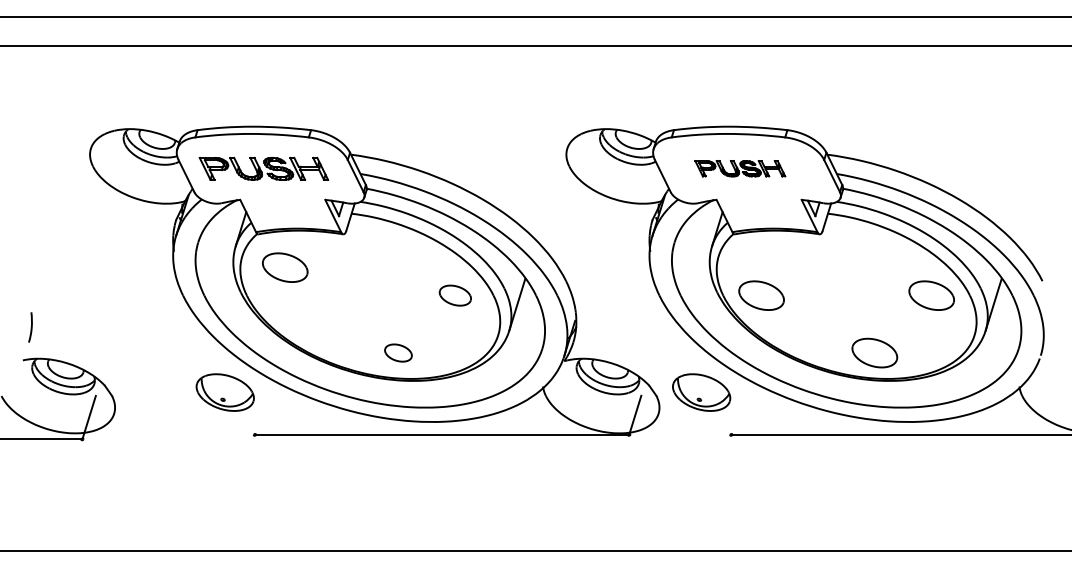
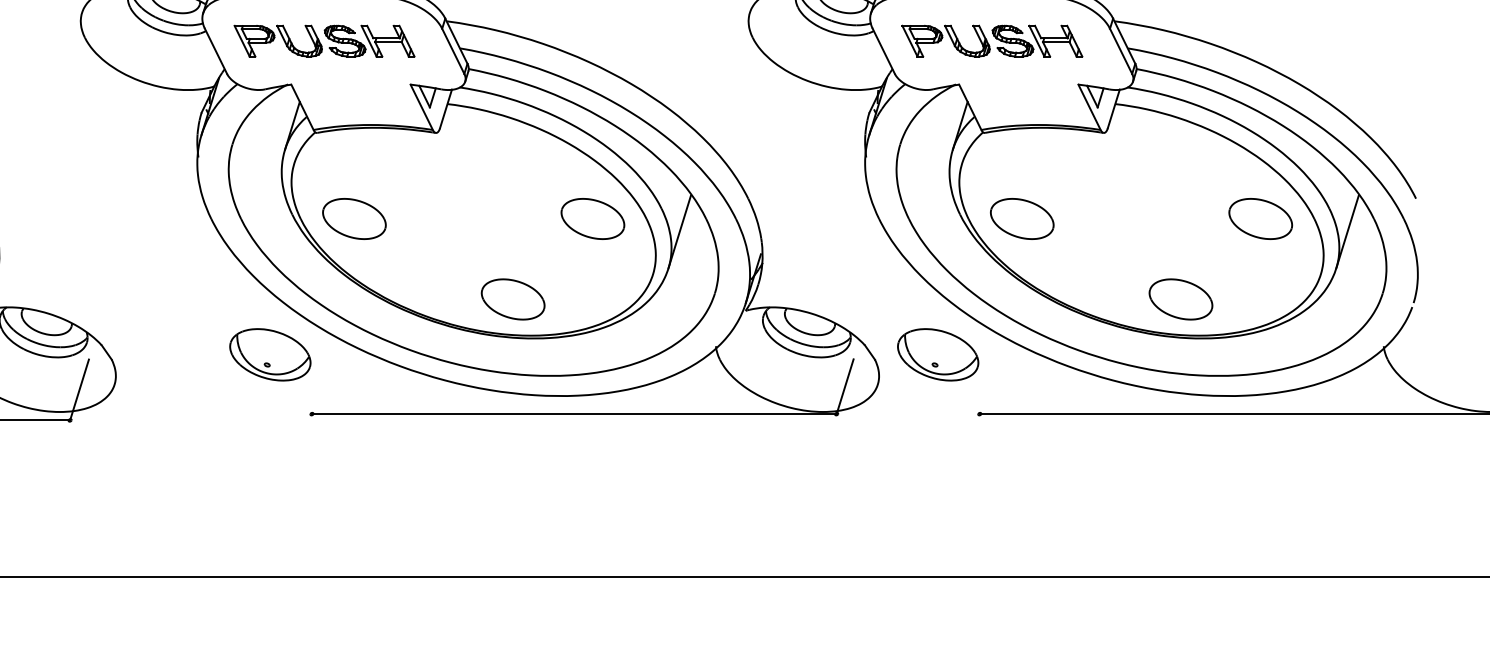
part: (740, 168) -> (992, 40), size x1.43
part: (285, 267) -> (354, 218), moved
part: (455, 295) -> (593, 218), size x1.43
part: (398, 352) -> (513, 298), size x1.67

